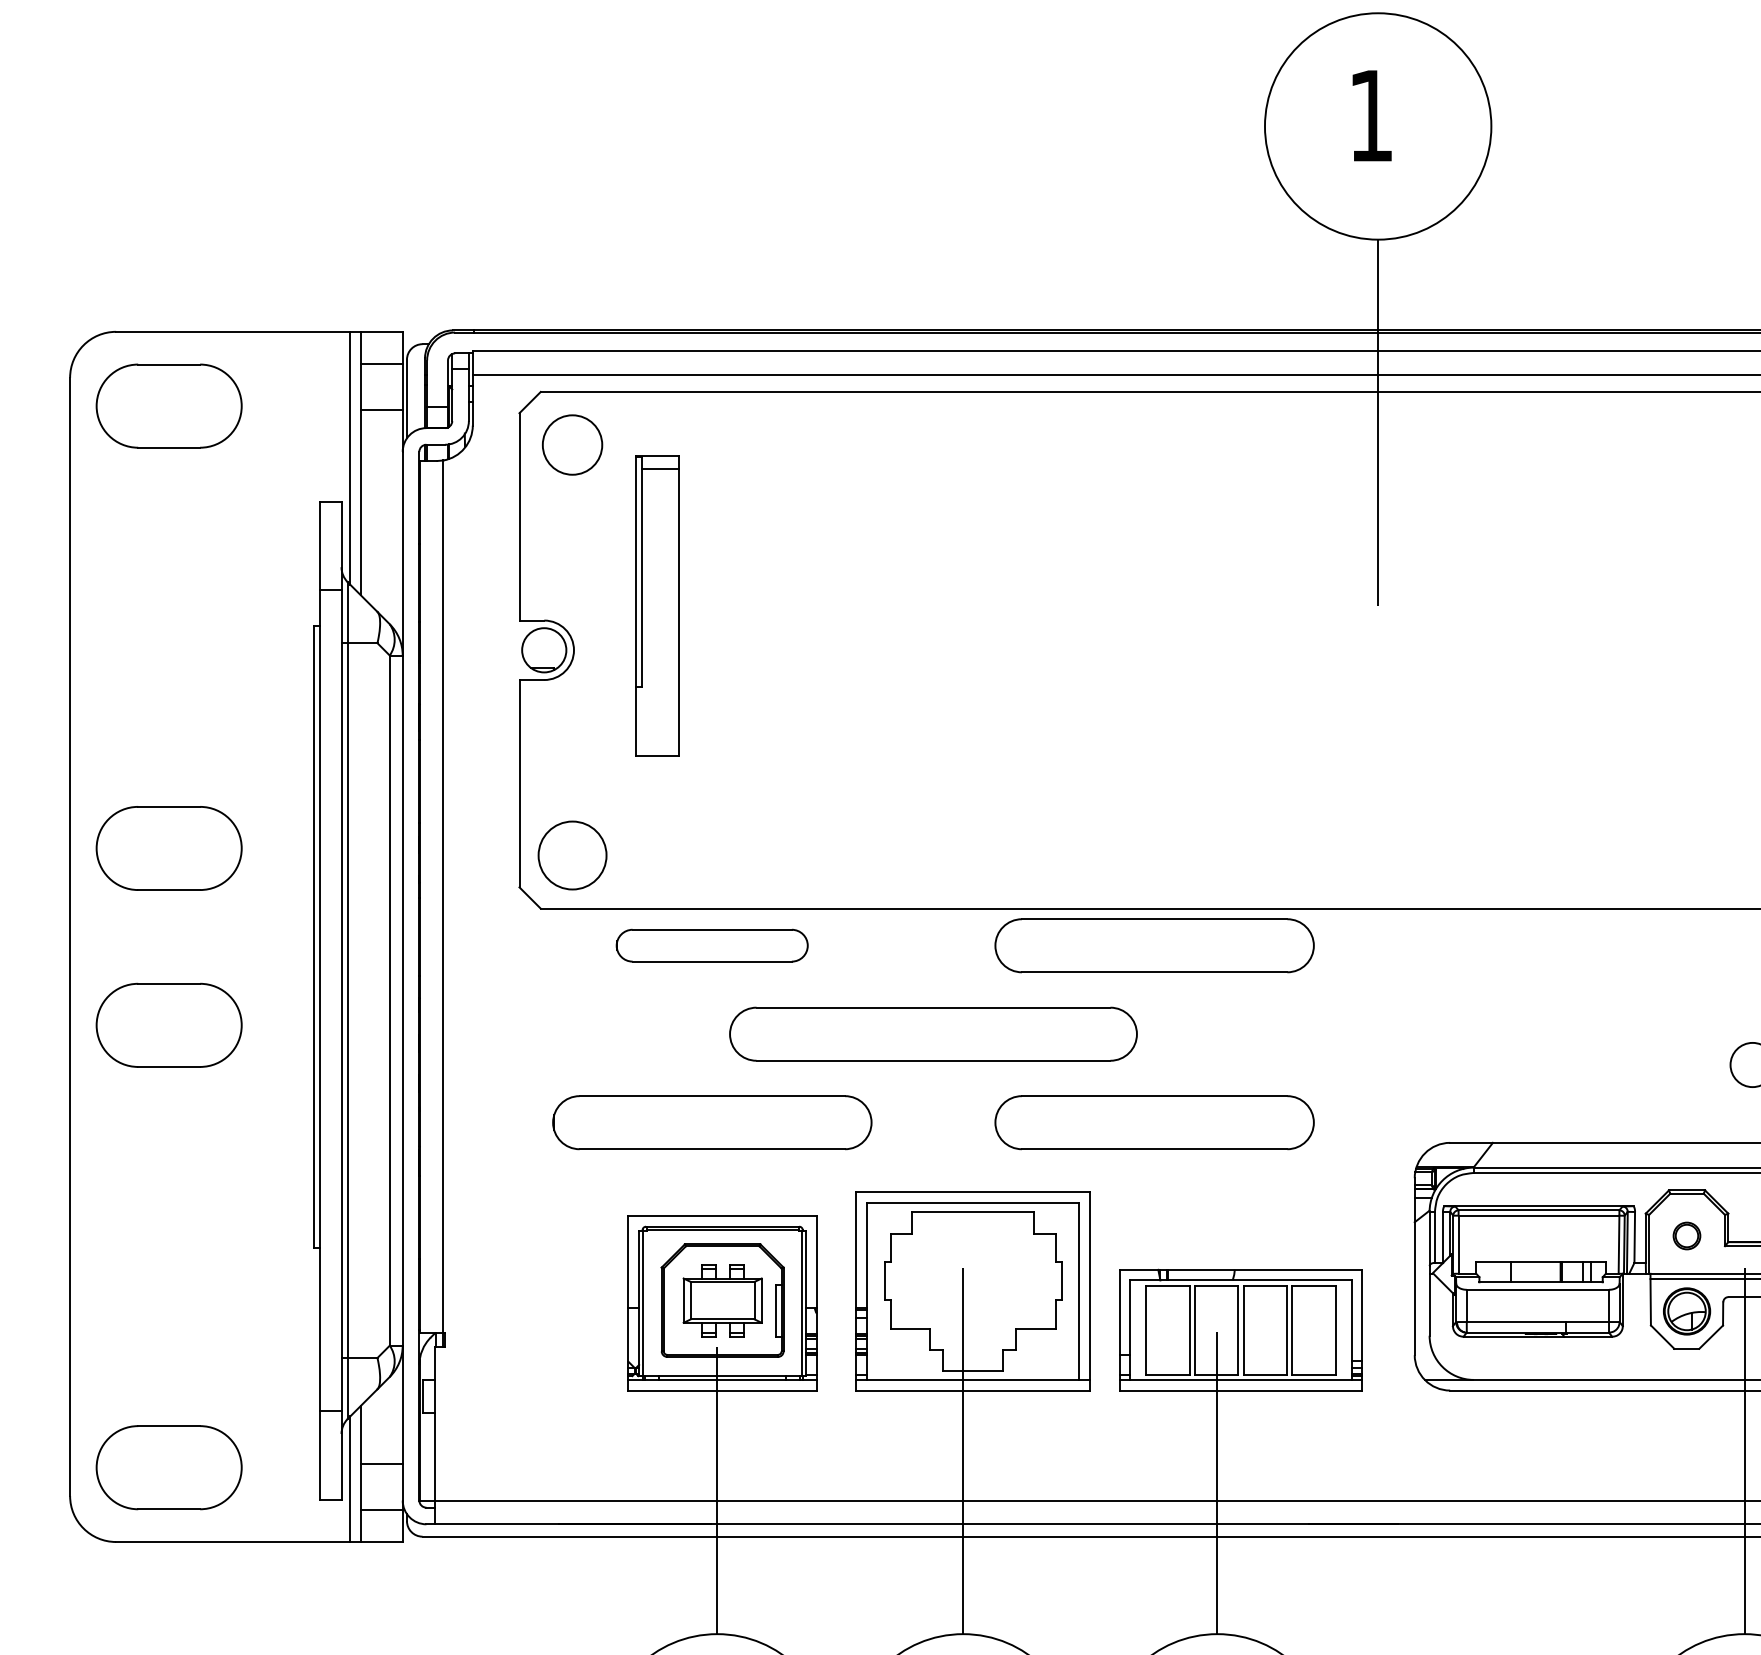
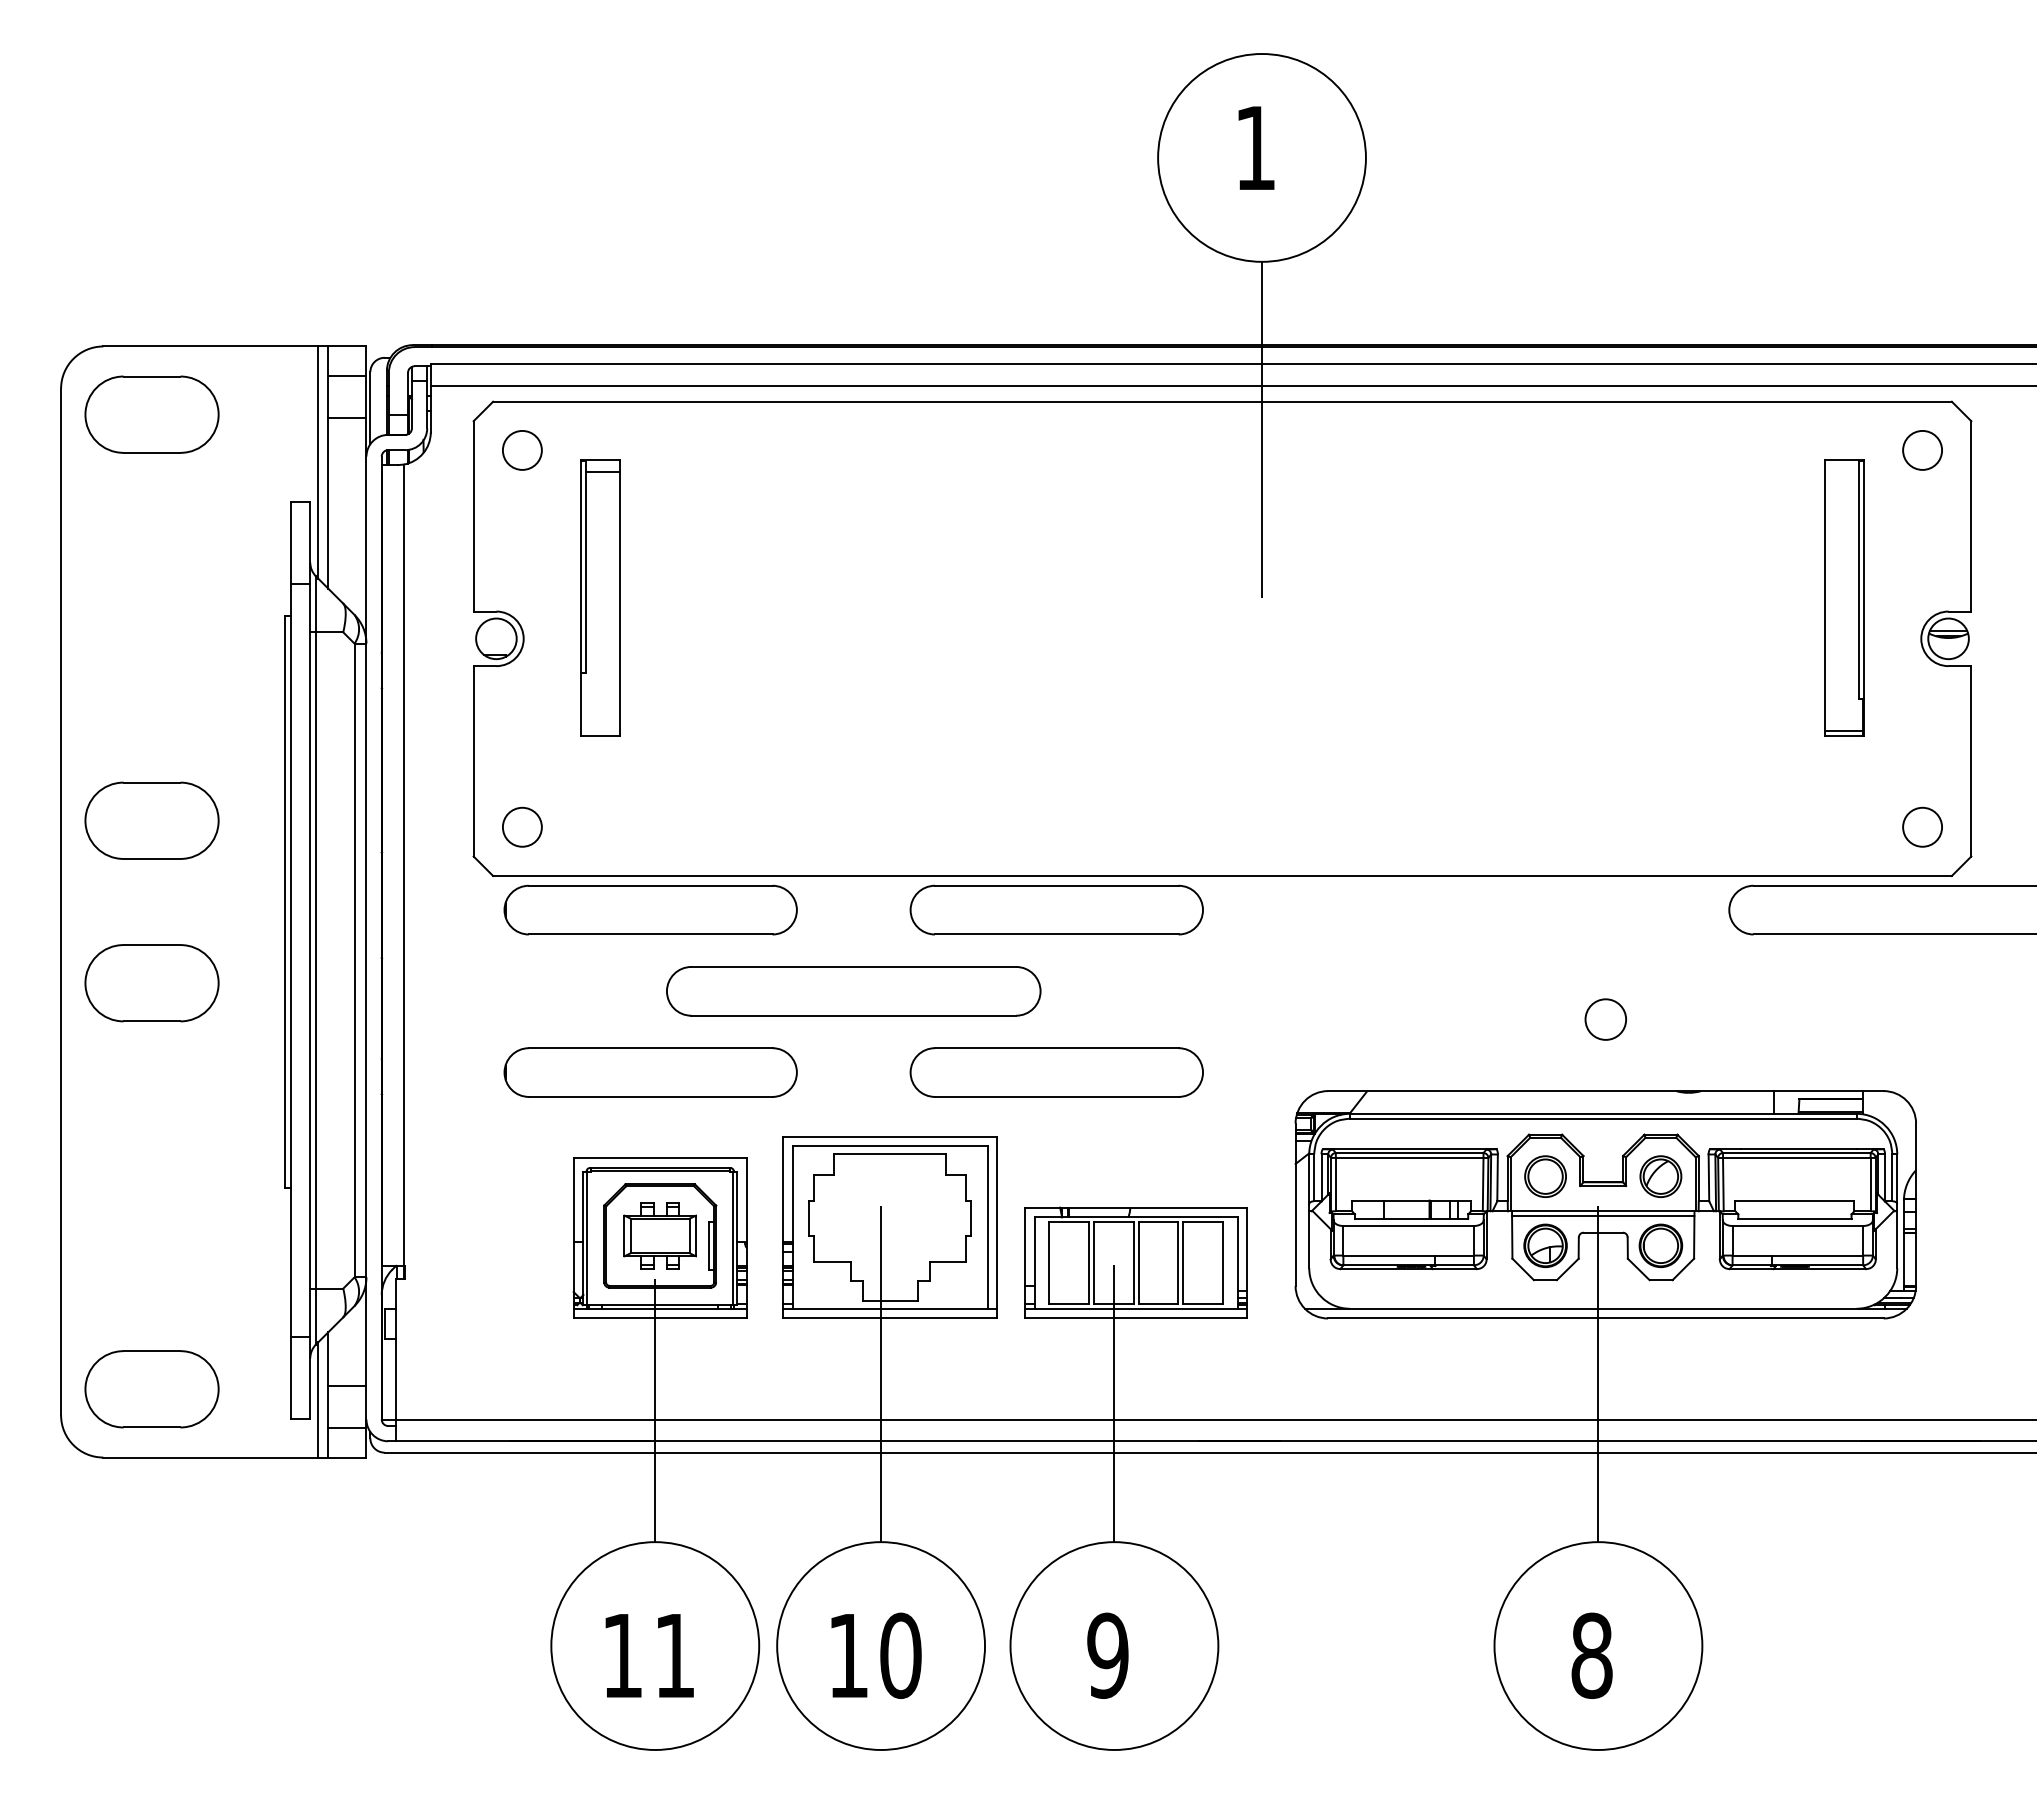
circle: (572, 445) -> (522, 450), size x0.71
circle: (571, 854) -> (521, 826), size x0.62
part: (712, 945) -> (650, 909), size x1.67
part: (1686, 1235) -> (1545, 1176), size x1.67

